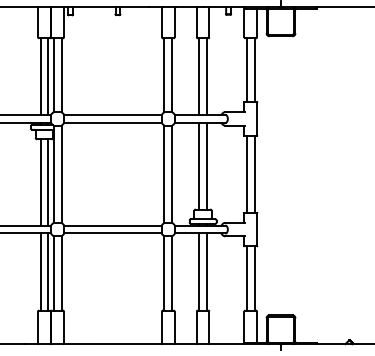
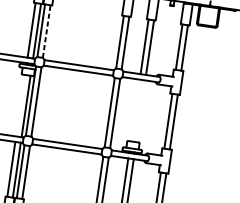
line: (61, 75) -> (46, 31), solid -> dashed
line: (199, 165) -> (135, 110), removed
line: (206, 165) -> (140, 110), removed
line: (40, 182) -> (20, 105), removed

